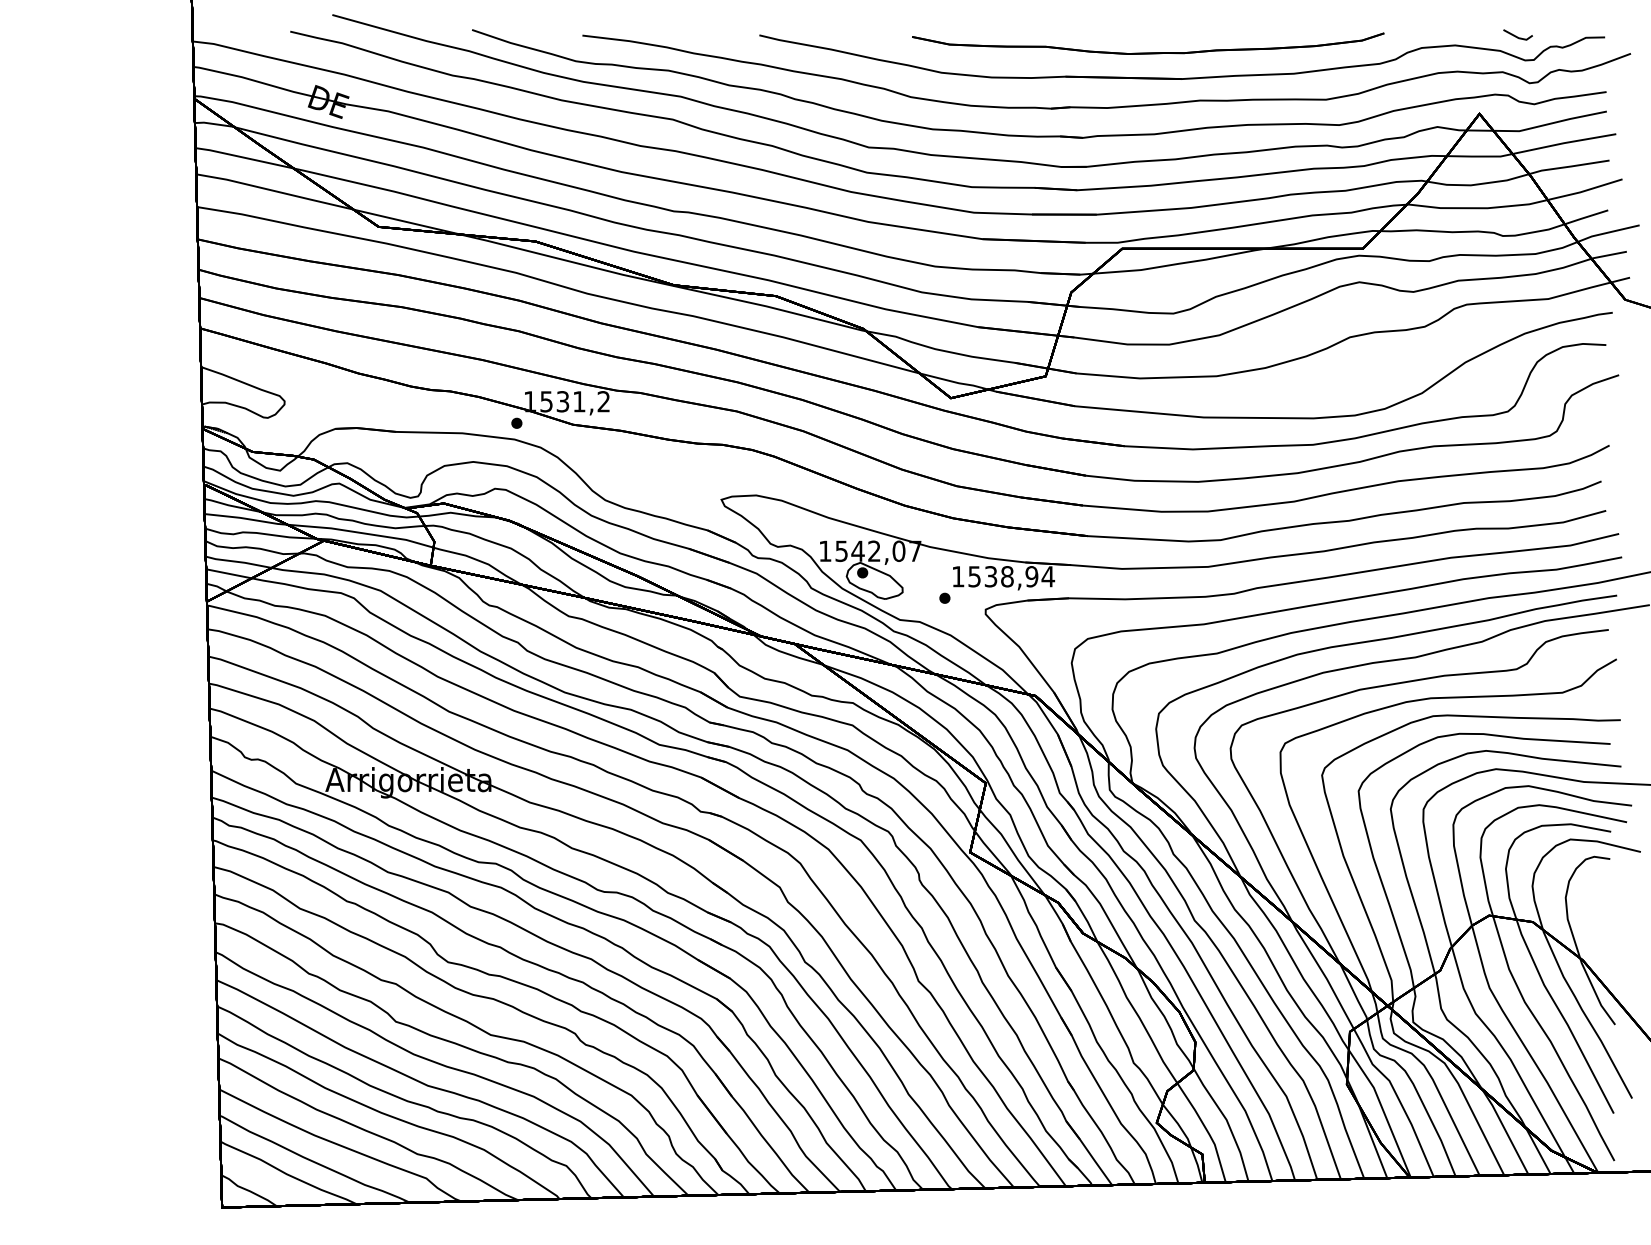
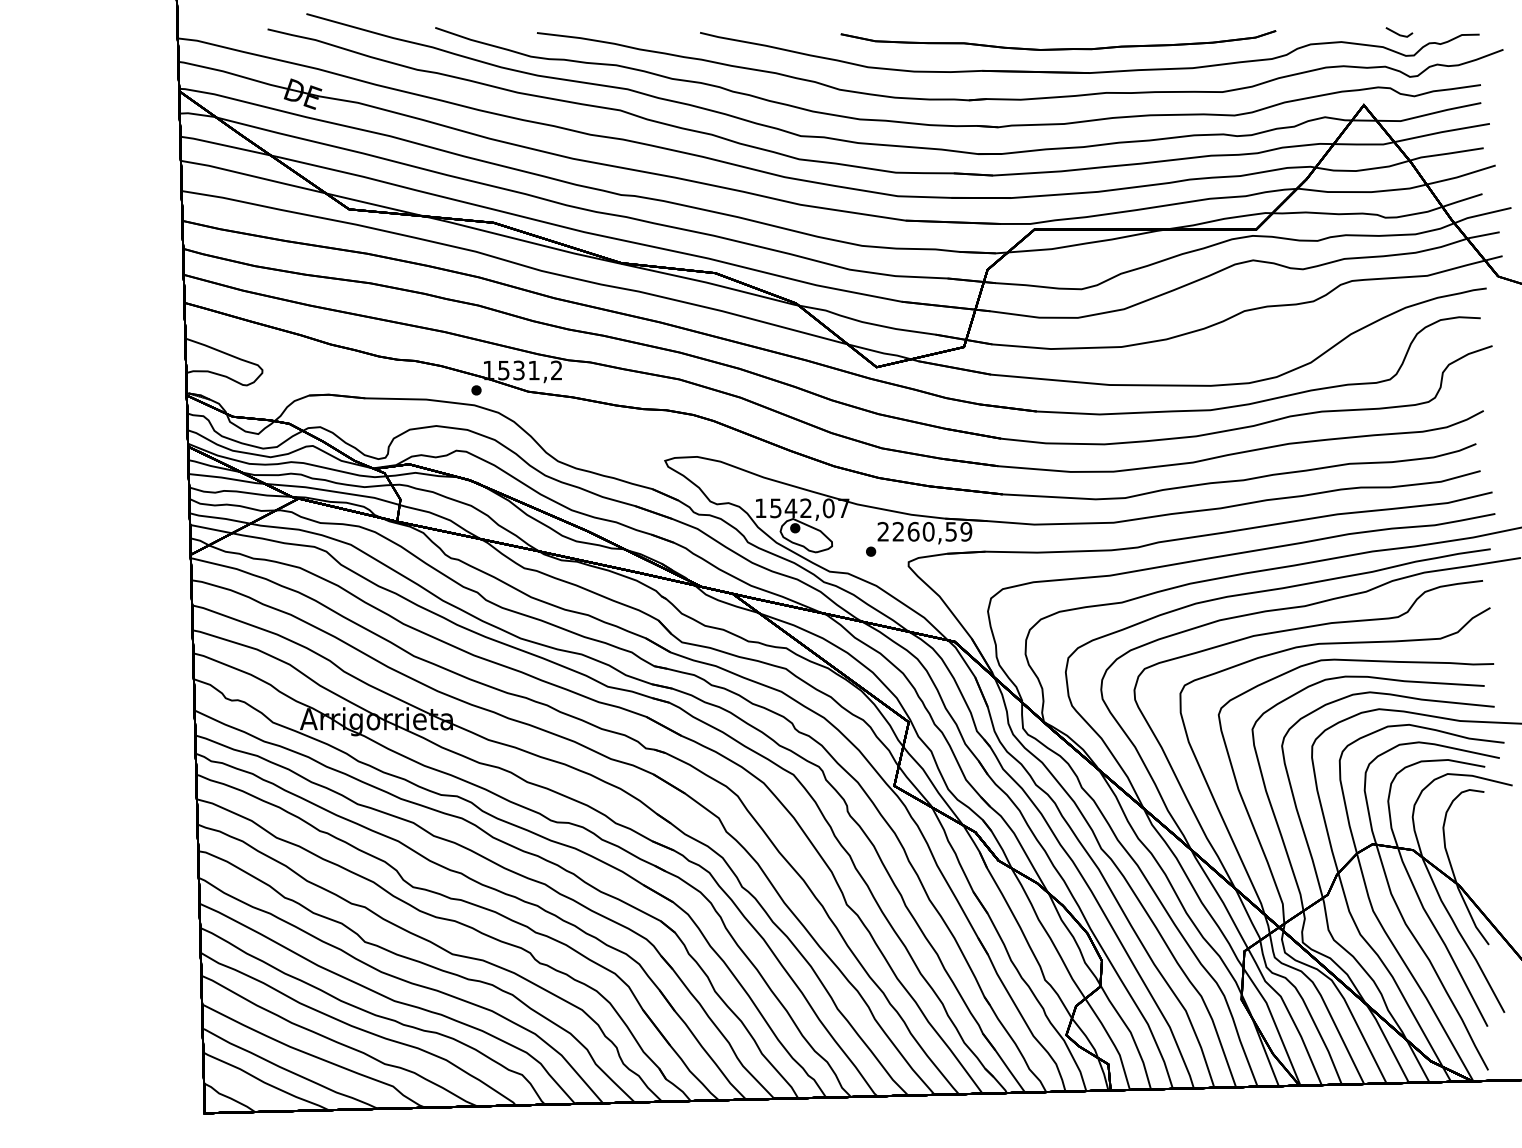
text: (1003, 576) -> (925, 531), 1538,94 -> 2260,59

